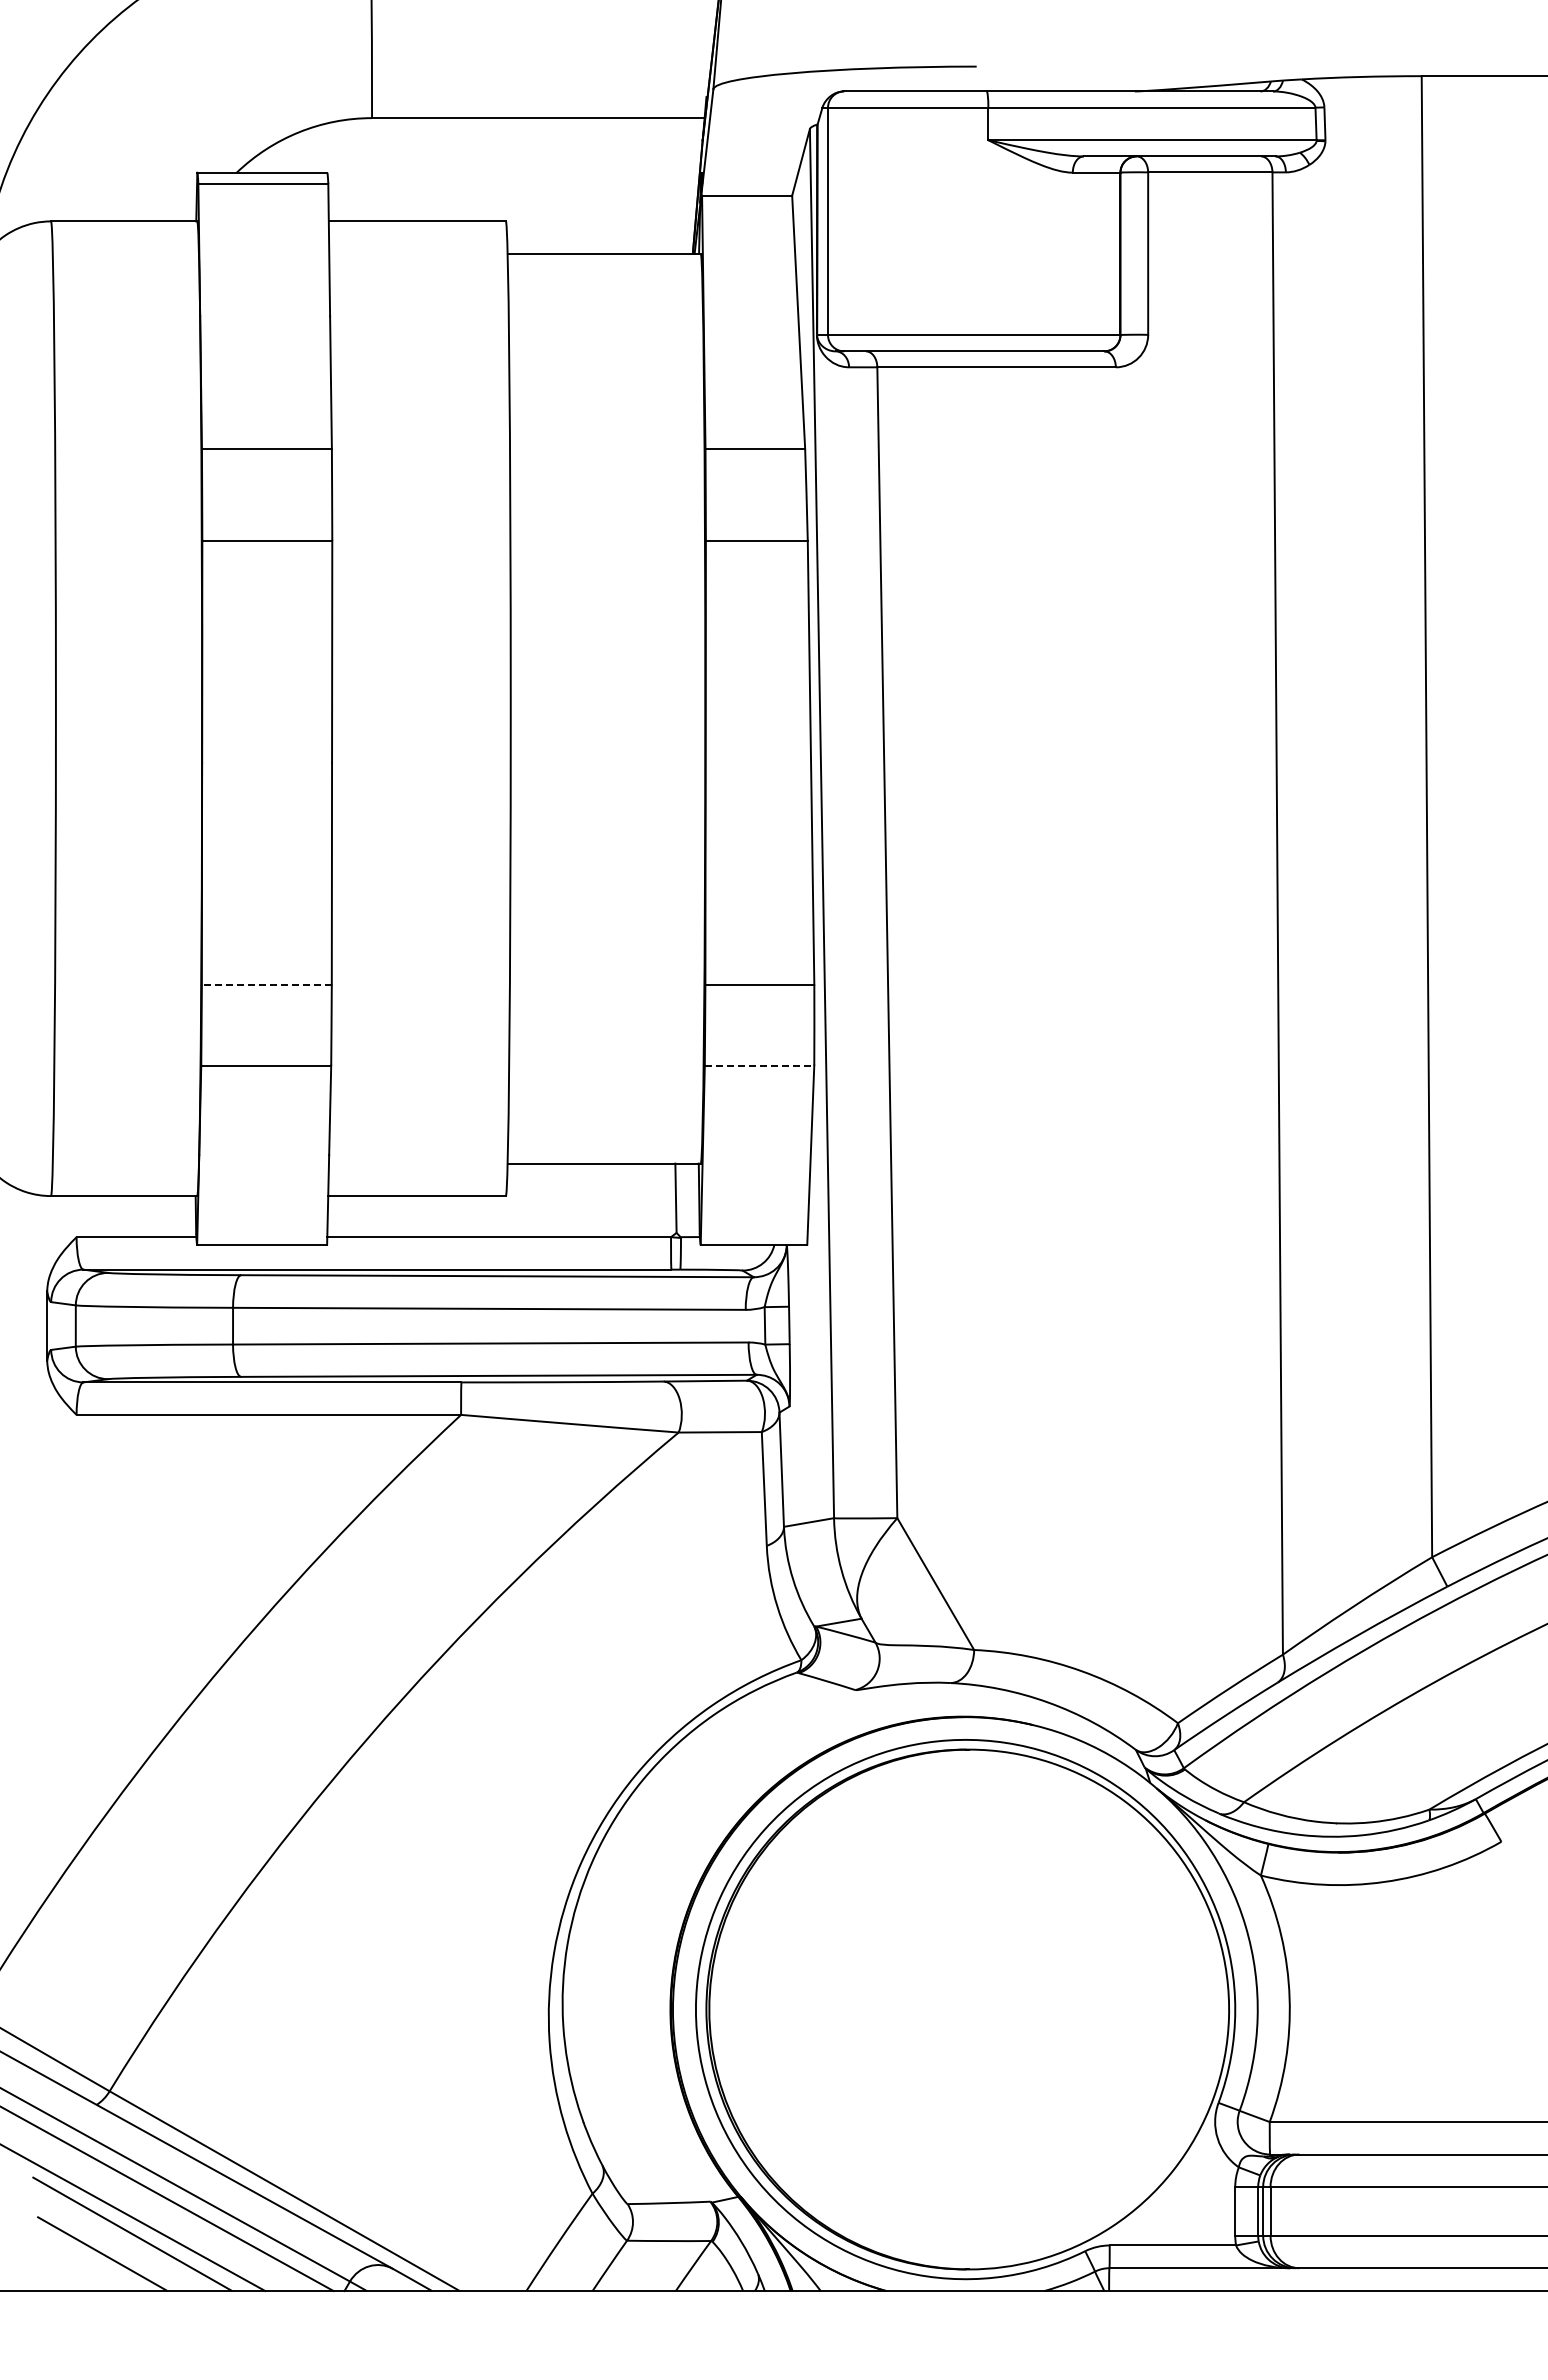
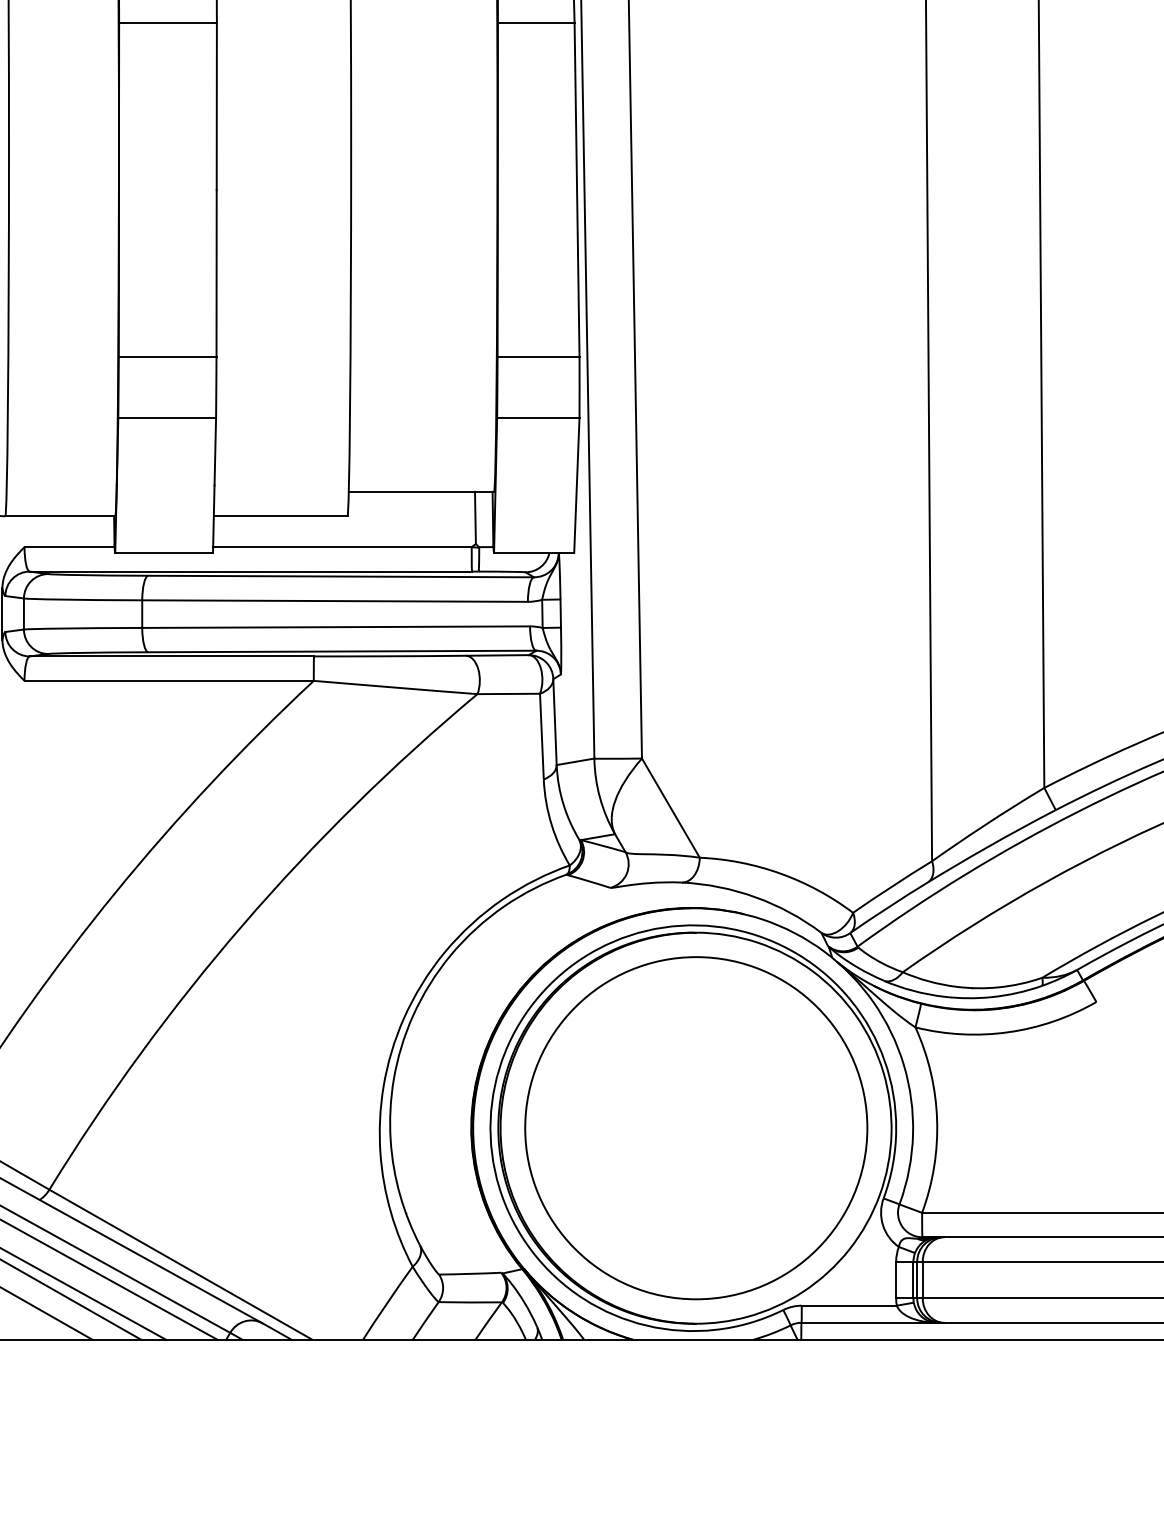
line: (266, 984) -> (167, 357), dashed -> solid
line: (759, 1065) -> (538, 418), dashed -> solid
part: (969, 2009) -> (696, 1128), added

